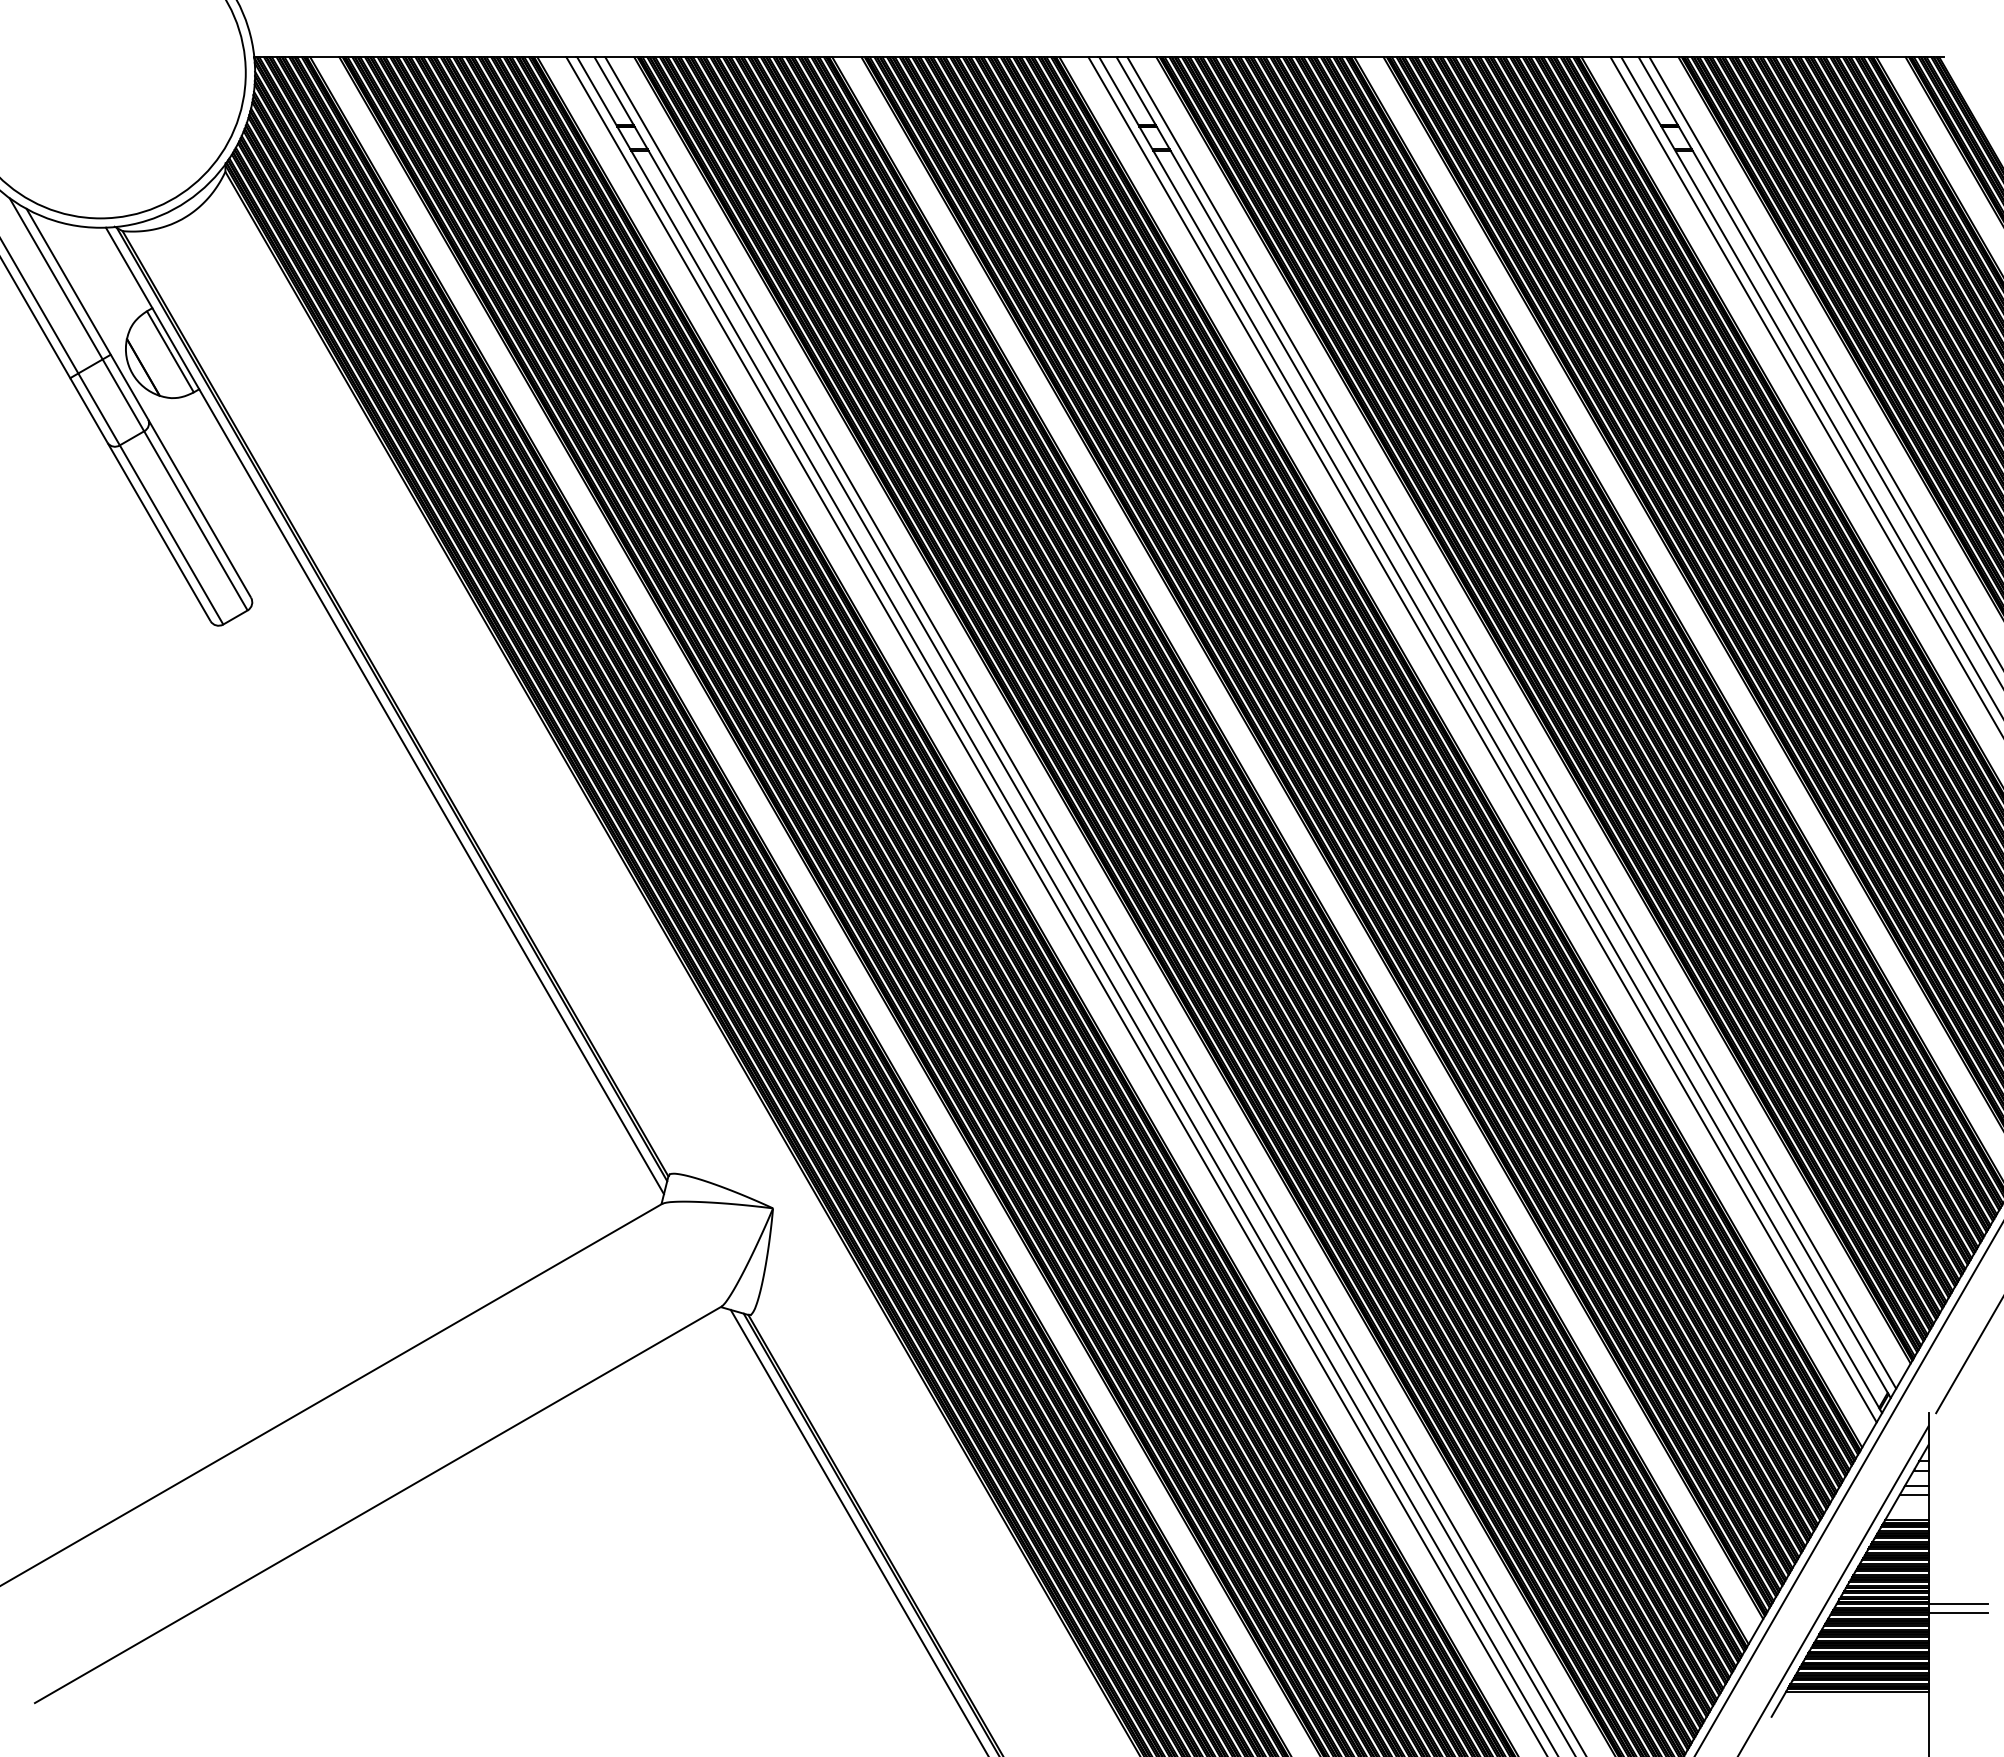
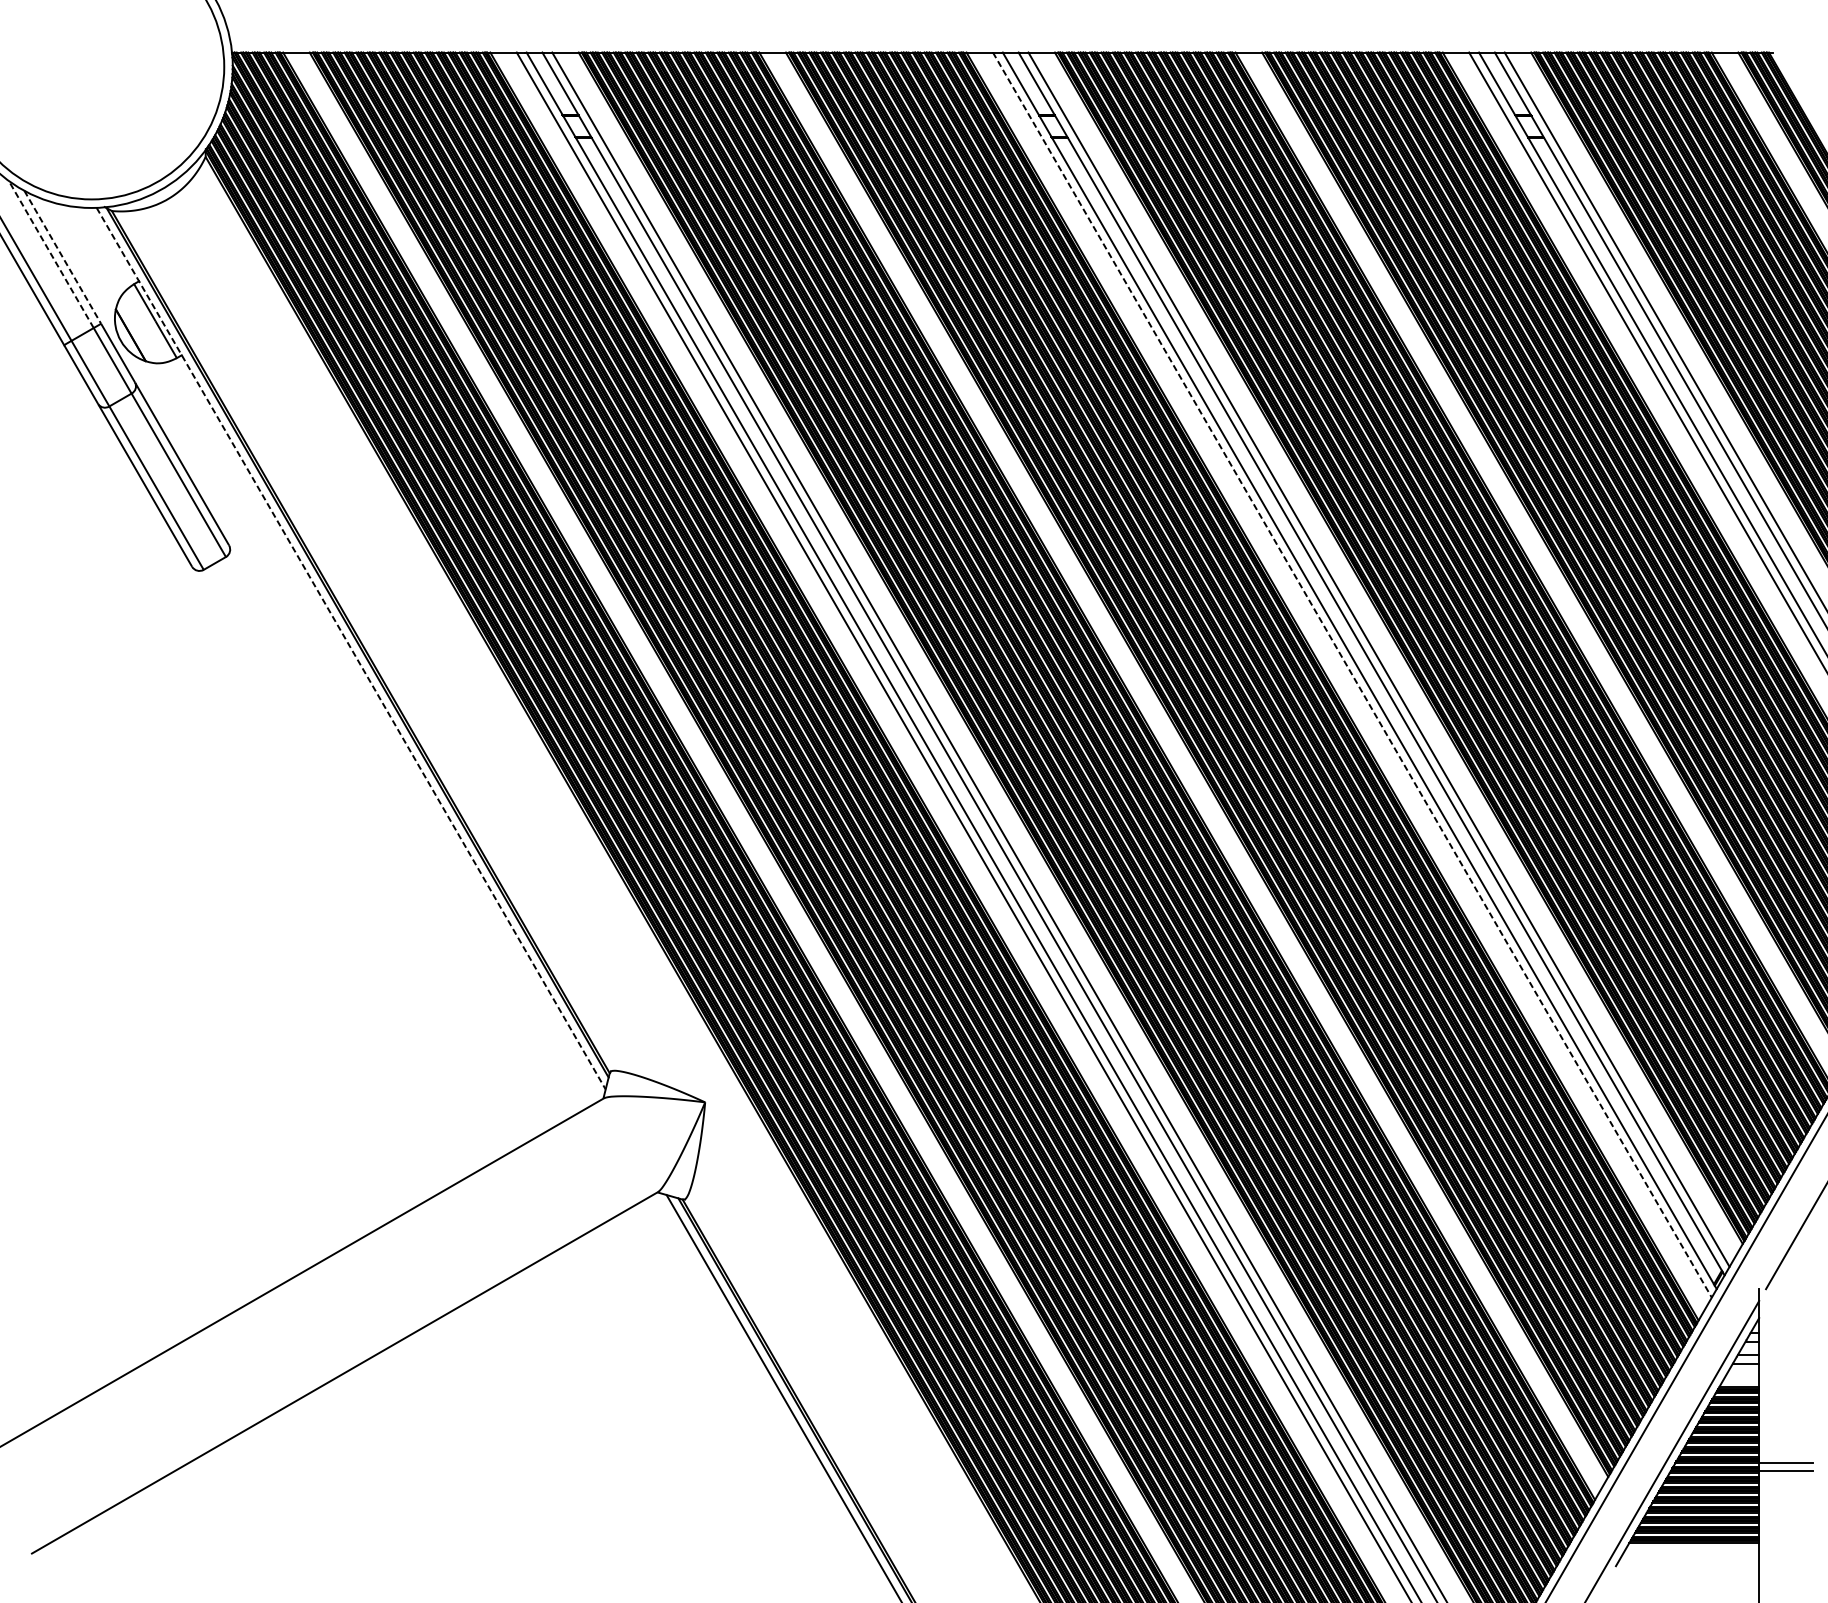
line: (55, 278) -> (50, 254), solid -> dashed
line: (68, 282) -> (62, 257), solid -> dashed
line: (385, 711) -> (351, 649), solid -> dashed
line: (1482, 740) -> (1352, 675), solid -> dashed

